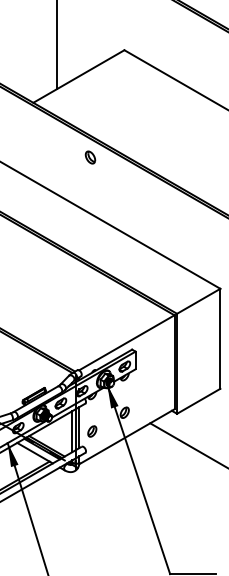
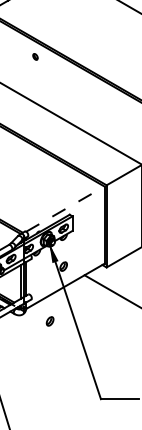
part: (90, 157) -> (35, 56), size x0.6
line: (127, 342) -> (65, 208), solid -> dashed
part: (92, 431) -> (50, 321), moved

